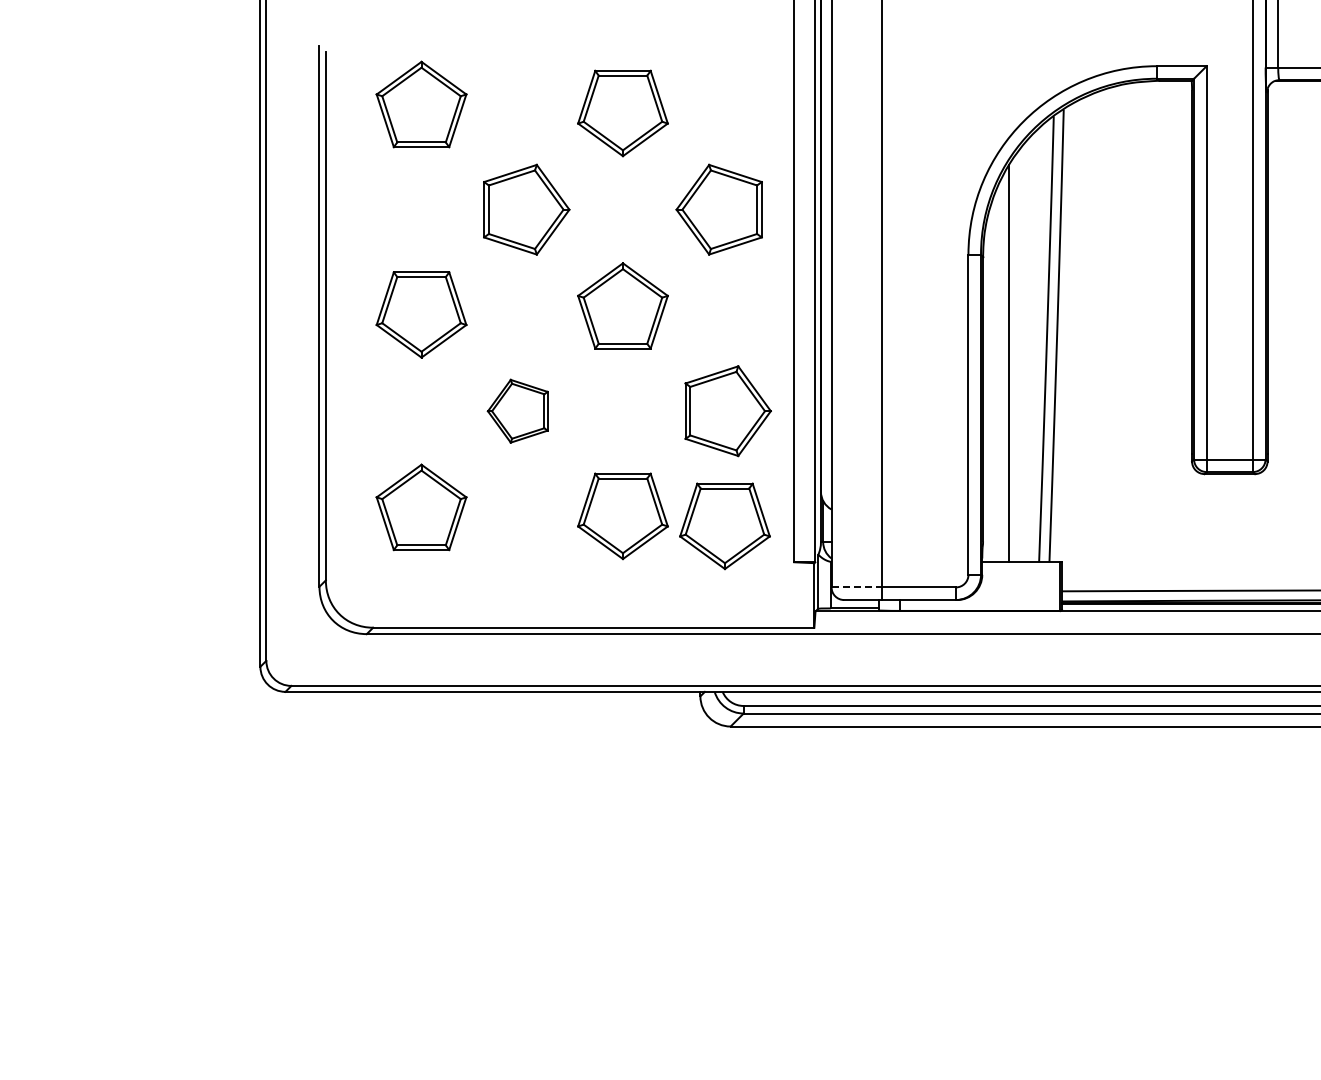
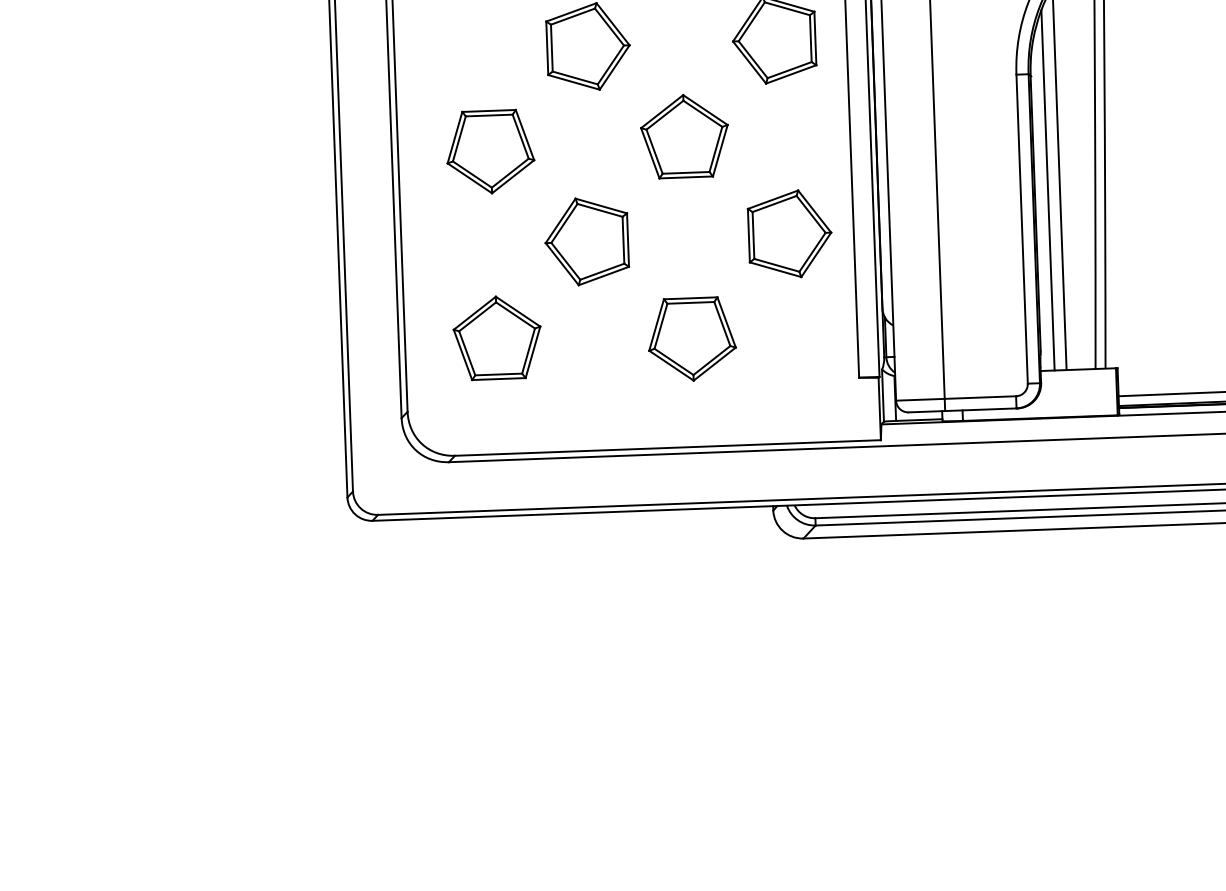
line: (996, 375) -> (1047, 190), added
part: (517, 411) -> (586, 241), size x1.43
part: (724, 526) -> (790, 345), removed
line: (857, 587) -> (921, 399), dashed -> solid

